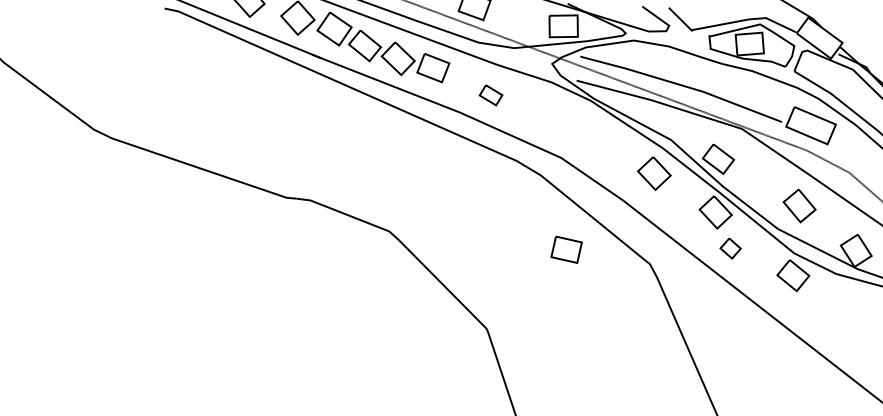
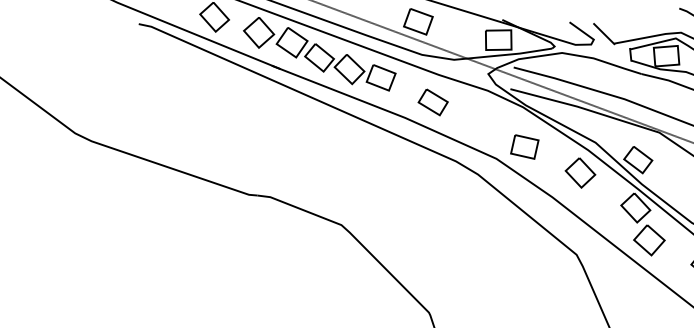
part: (490, 95) -> (432, 102), size x1.43
part: (730, 248) -> (649, 240), size x1.67
part: (566, 249) -> (524, 146), moved

